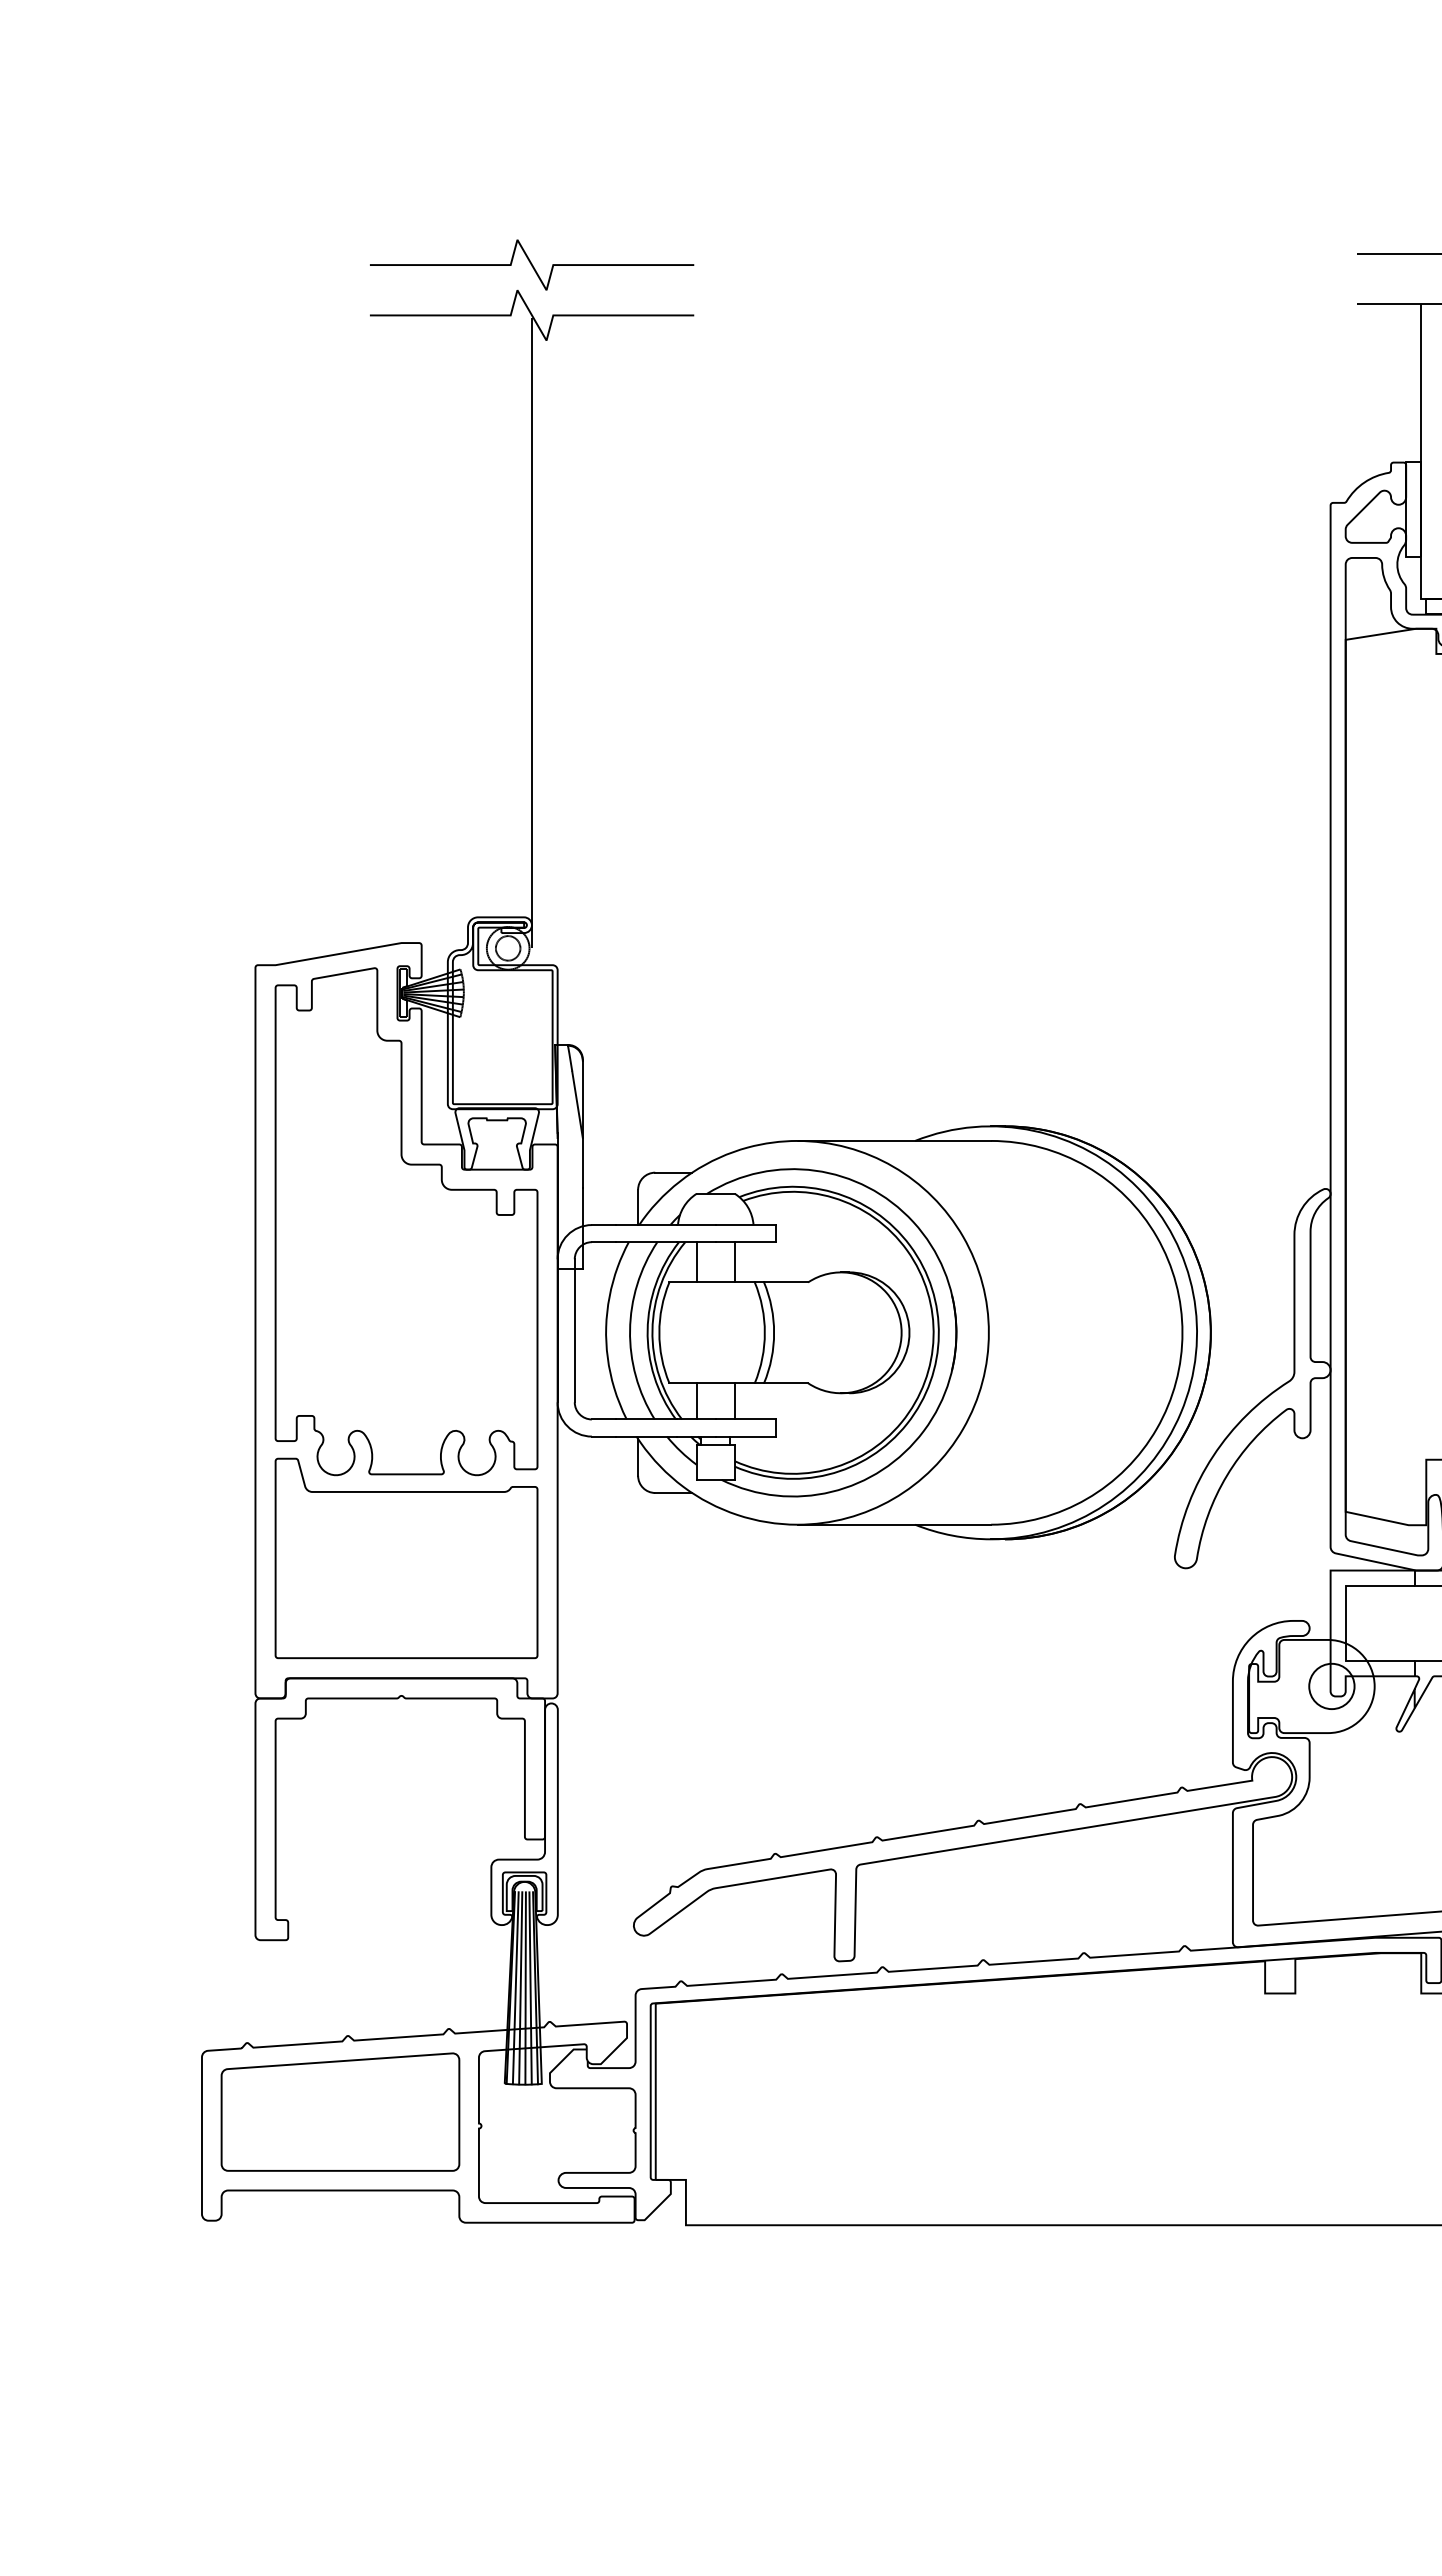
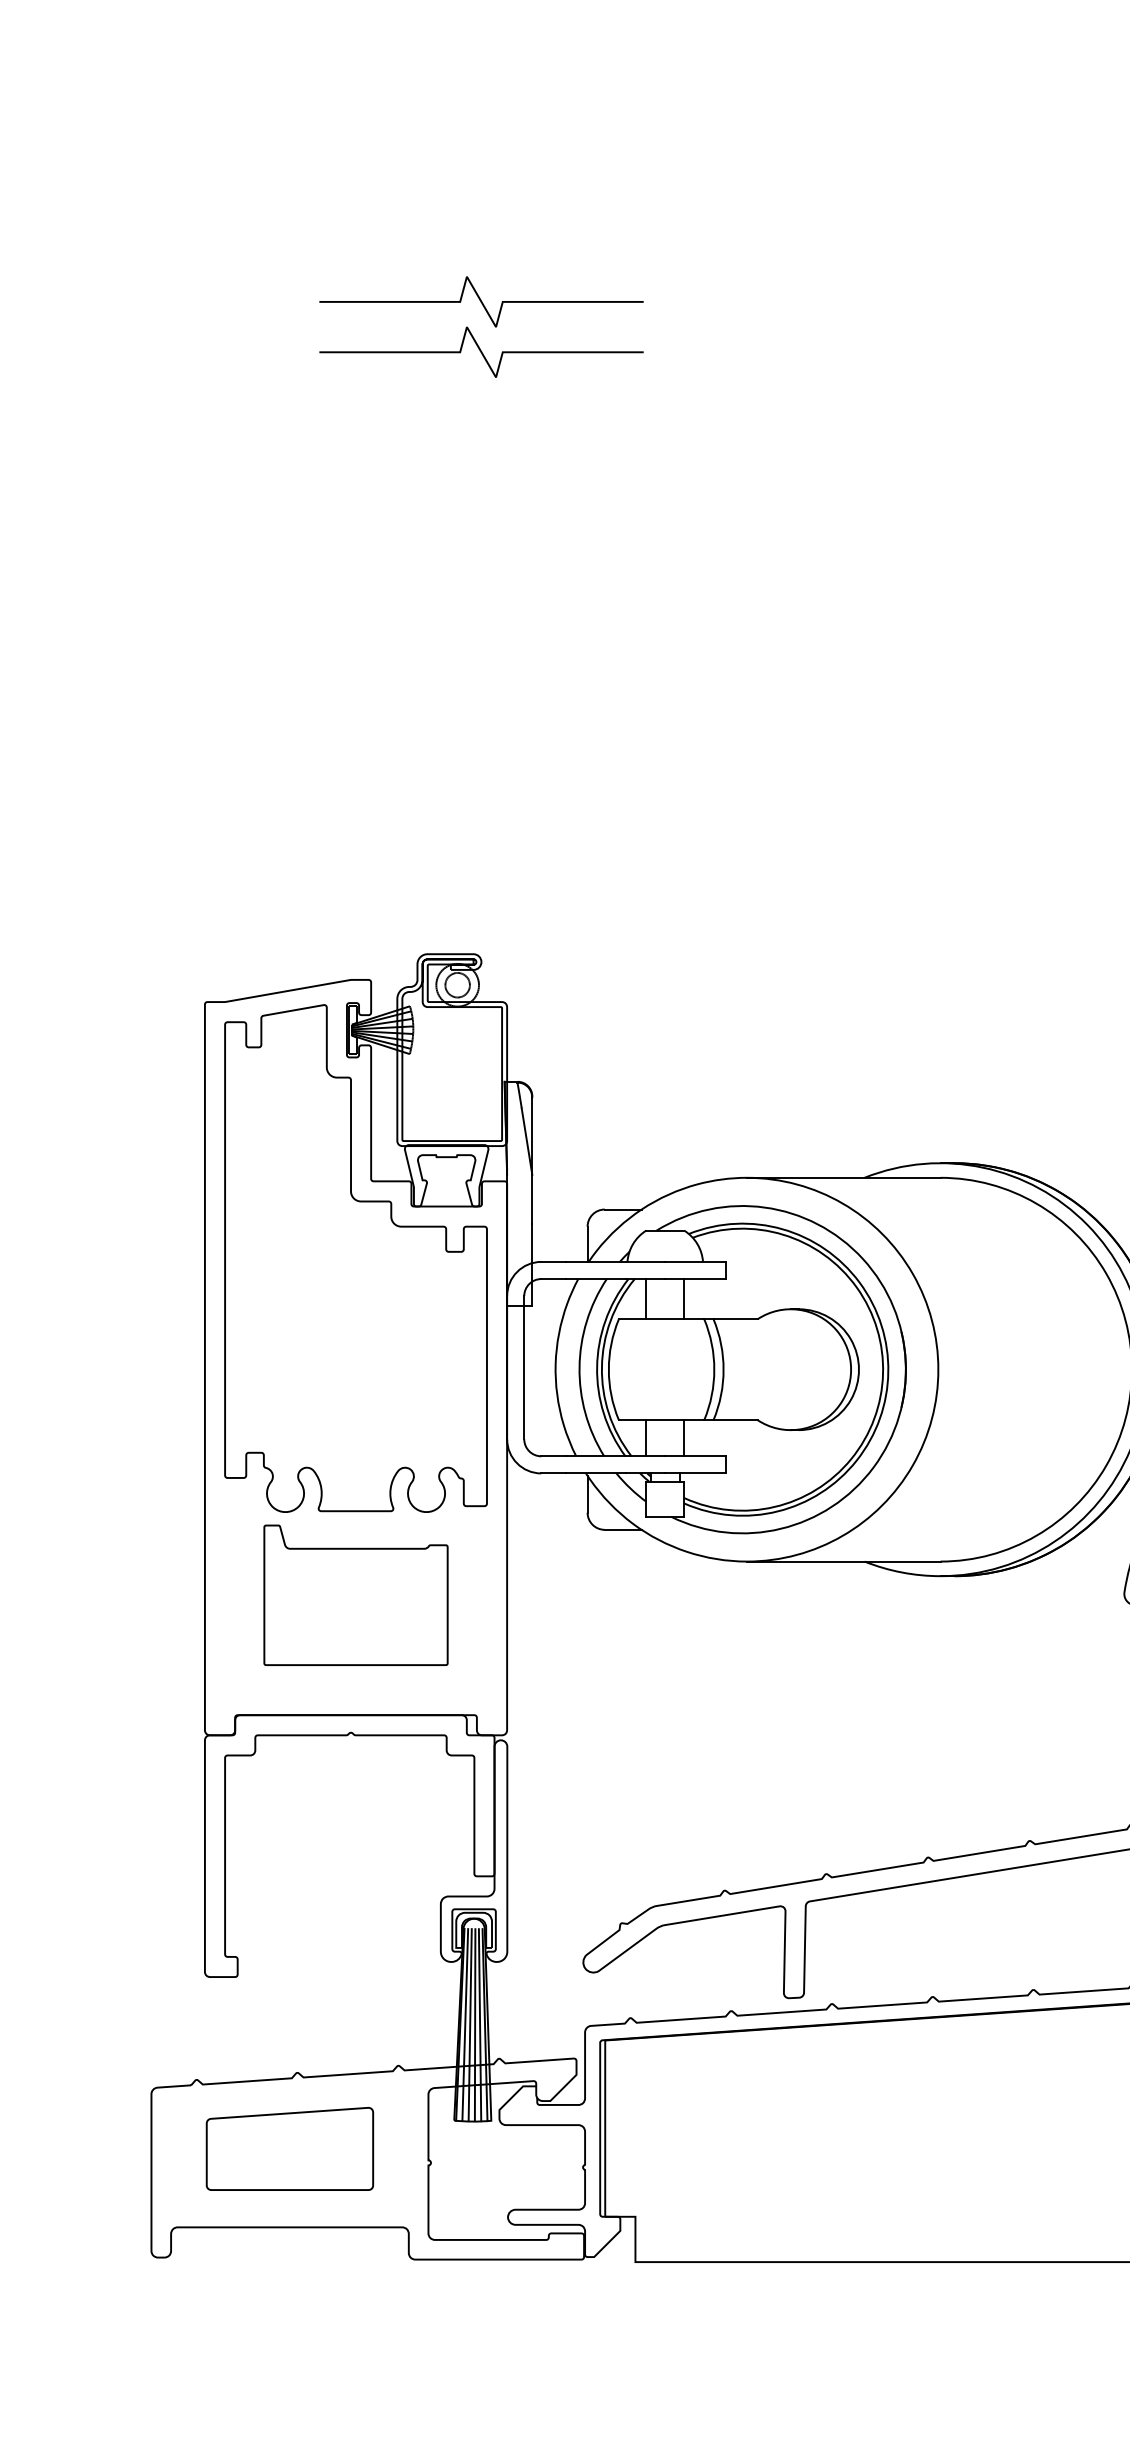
line: (532, 631) -> (481, 668), removed
part: (406, 1558) -> (355, 1595), size x0.7
part: (340, 2111) -> (289, 2148), size x0.7

